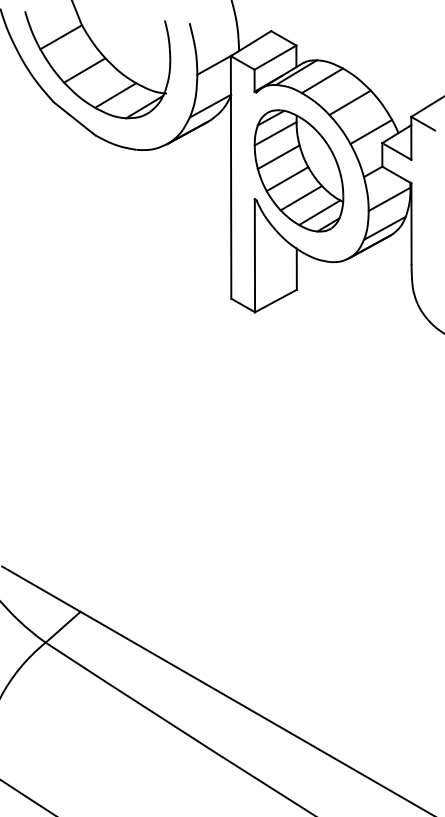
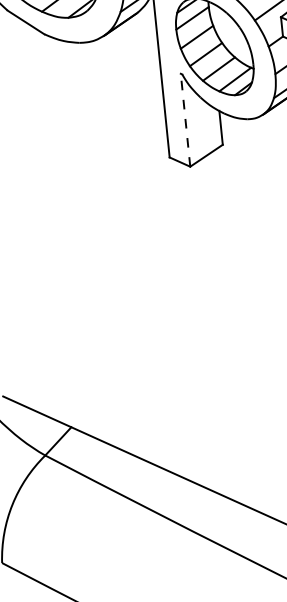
line: (254, 255) -> (185, 120), solid -> dashed

